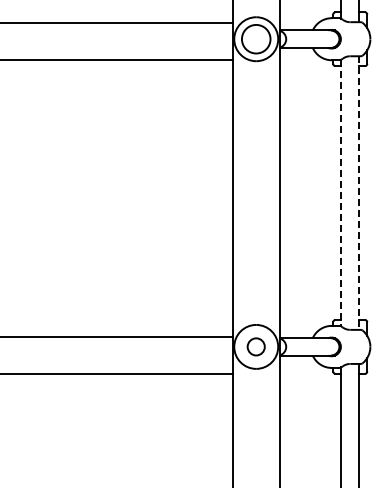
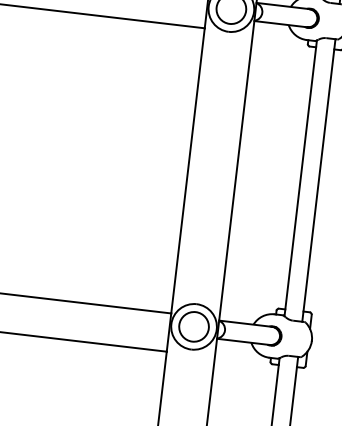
line: (341, 193) -> (300, 178), dashed -> solid
line: (359, 193) -> (319, 180), dashed -> solid
circle: (255, 346) -> (193, 326), size x1.67

